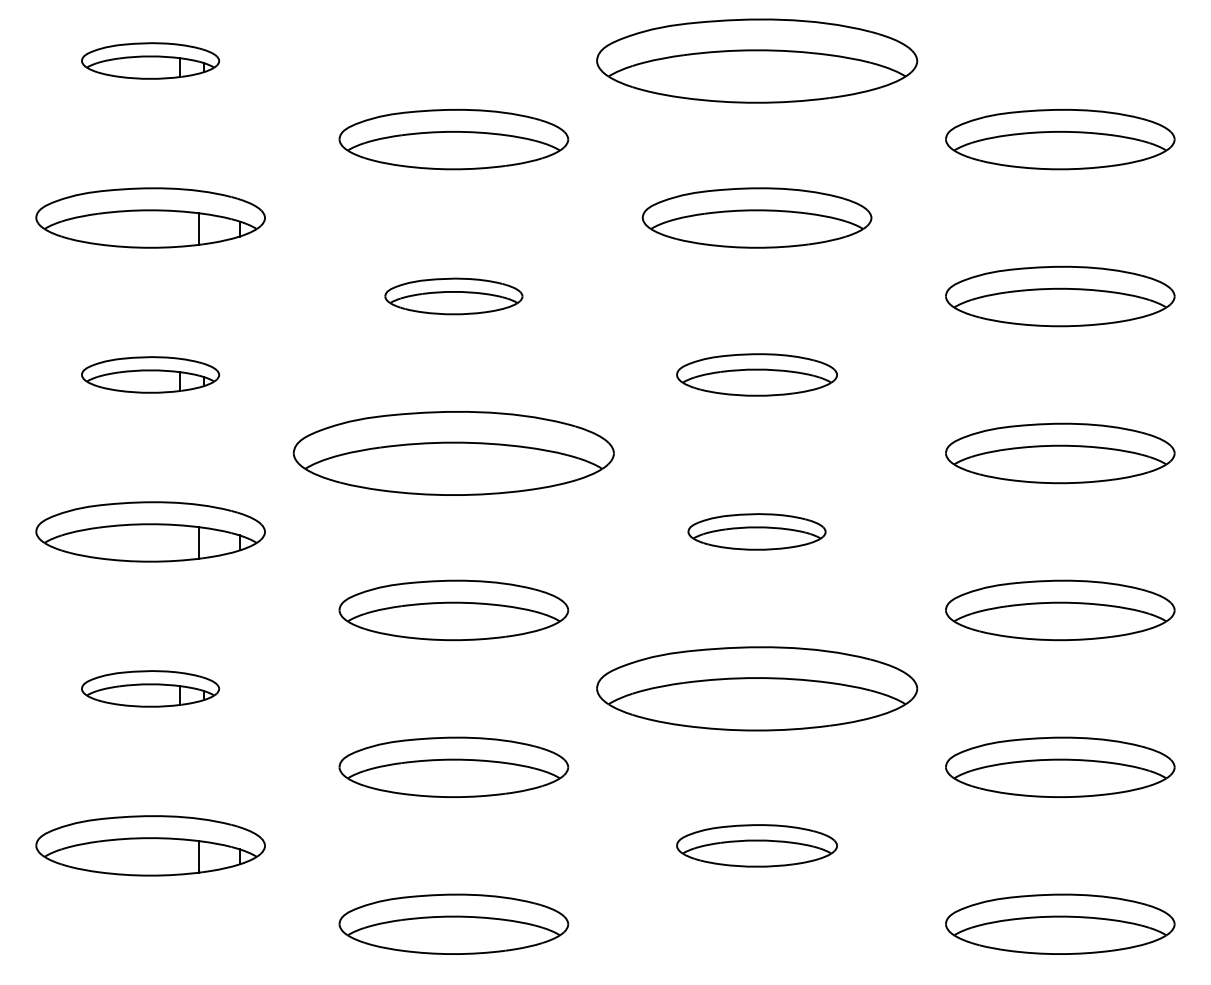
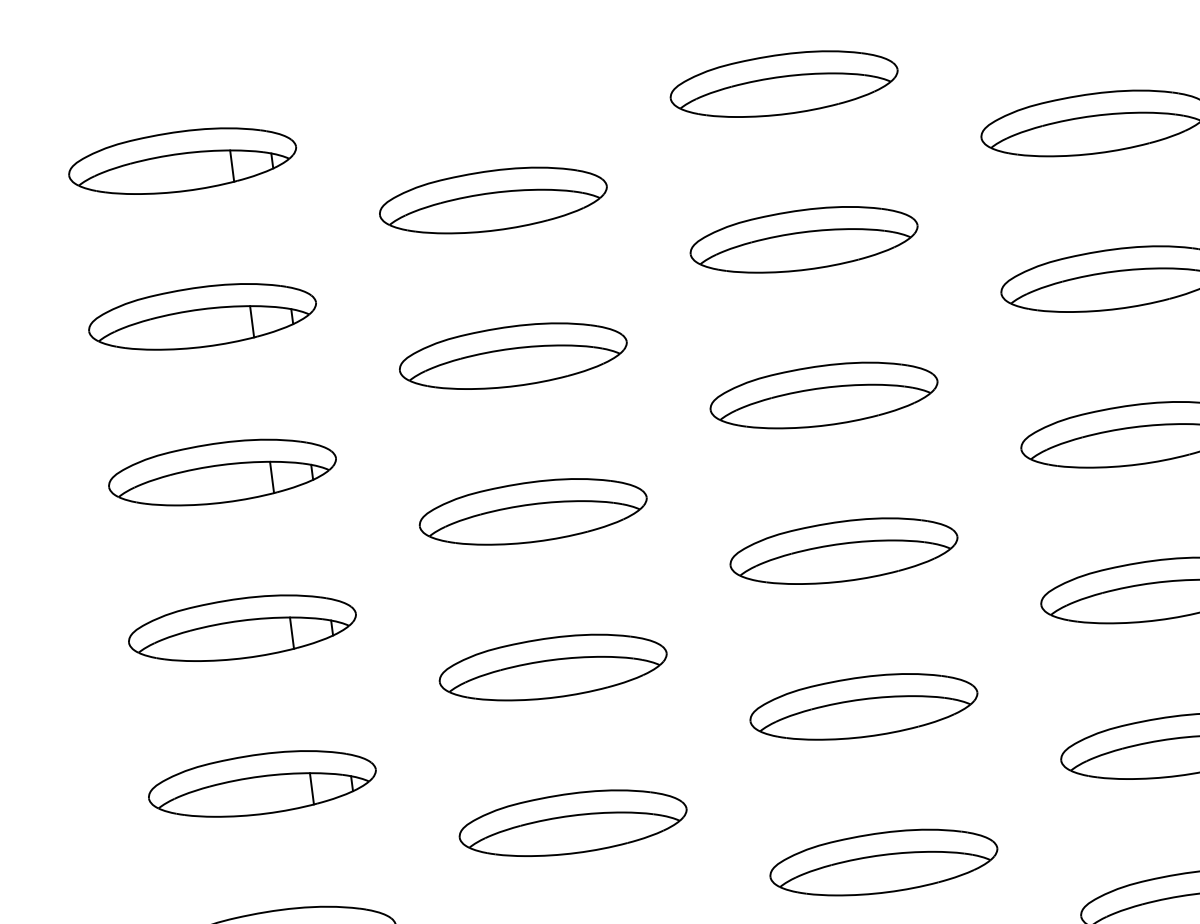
part: (150, 60) -> (182, 160), size x1.67
part: (756, 60) -> (783, 83), size x0.71
part: (453, 296) -> (512, 356), size x1.67
part: (150, 374) -> (222, 472), size x1.67
part: (756, 374) -> (823, 395), size x1.43
part: (453, 453) -> (532, 512), size x0.71
part: (756, 531) -> (843, 550), size x1.67
part: (150, 688) -> (262, 783), size x1.67
part: (756, 688) -> (863, 706), size x0.71
part: (756, 845) -> (883, 862), size x1.43

